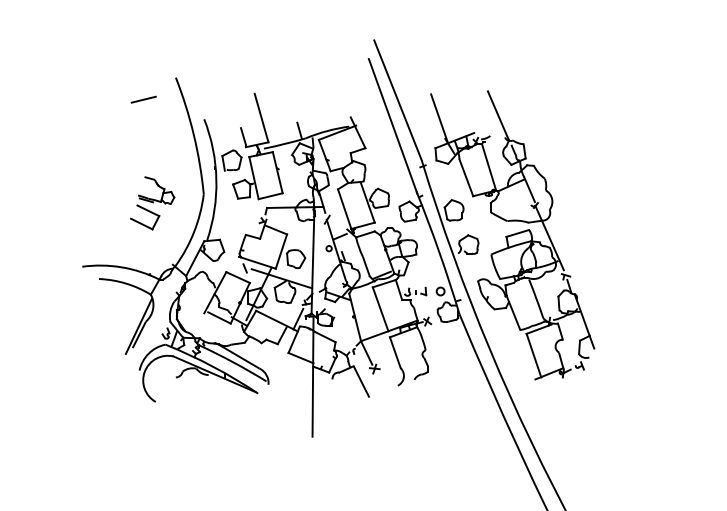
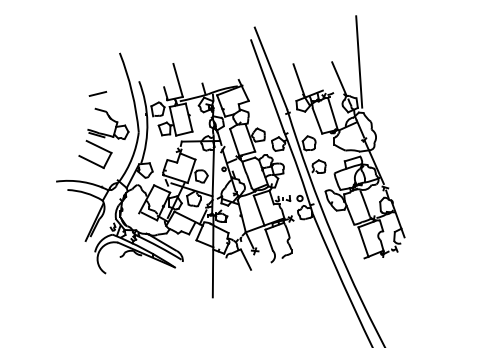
line: (528, 90) -> (359, 61), added
line: (143, 99) -> (97, 93), moved
part: (151, 203) -> (103, 138), size x1.67

